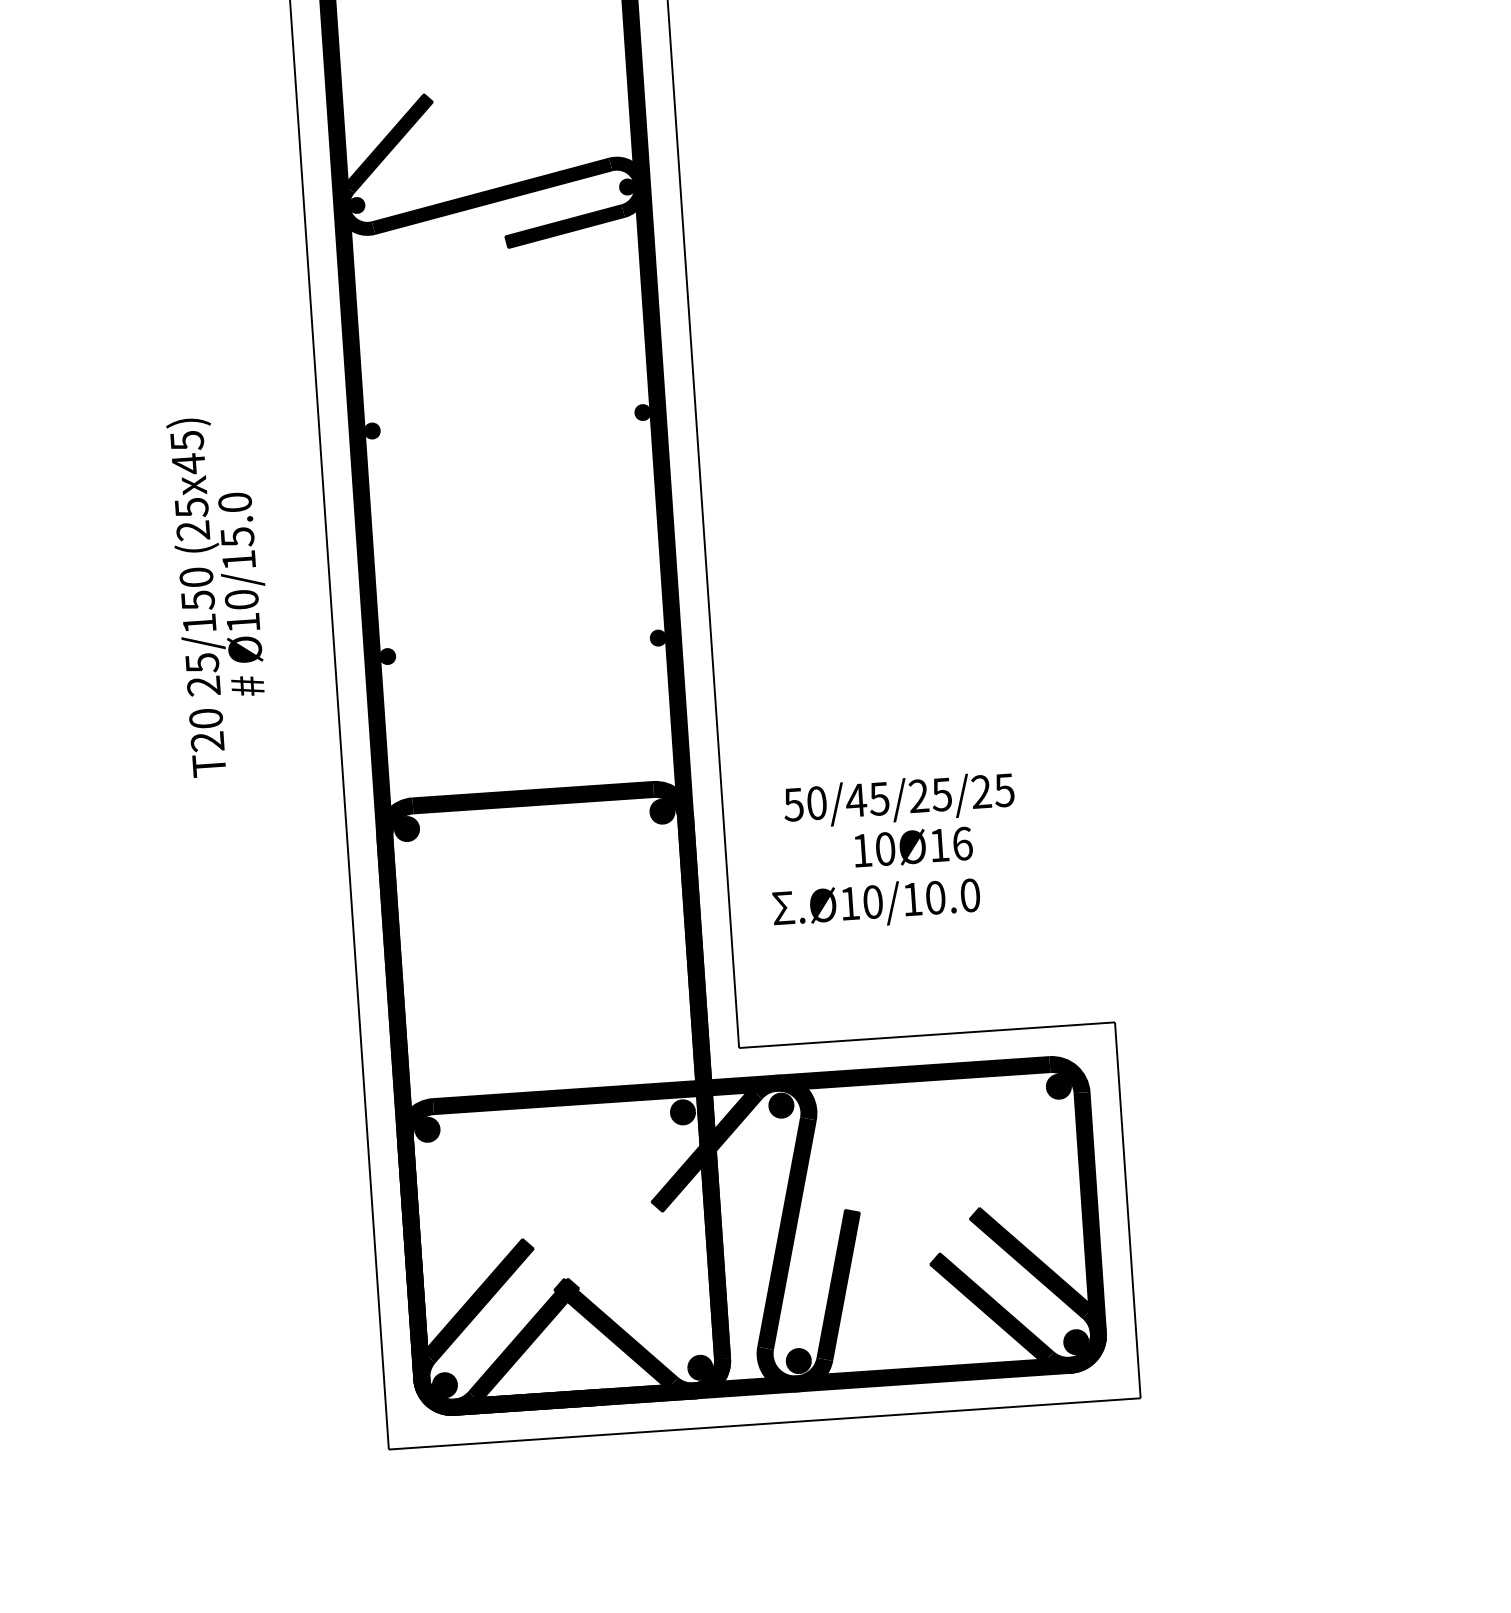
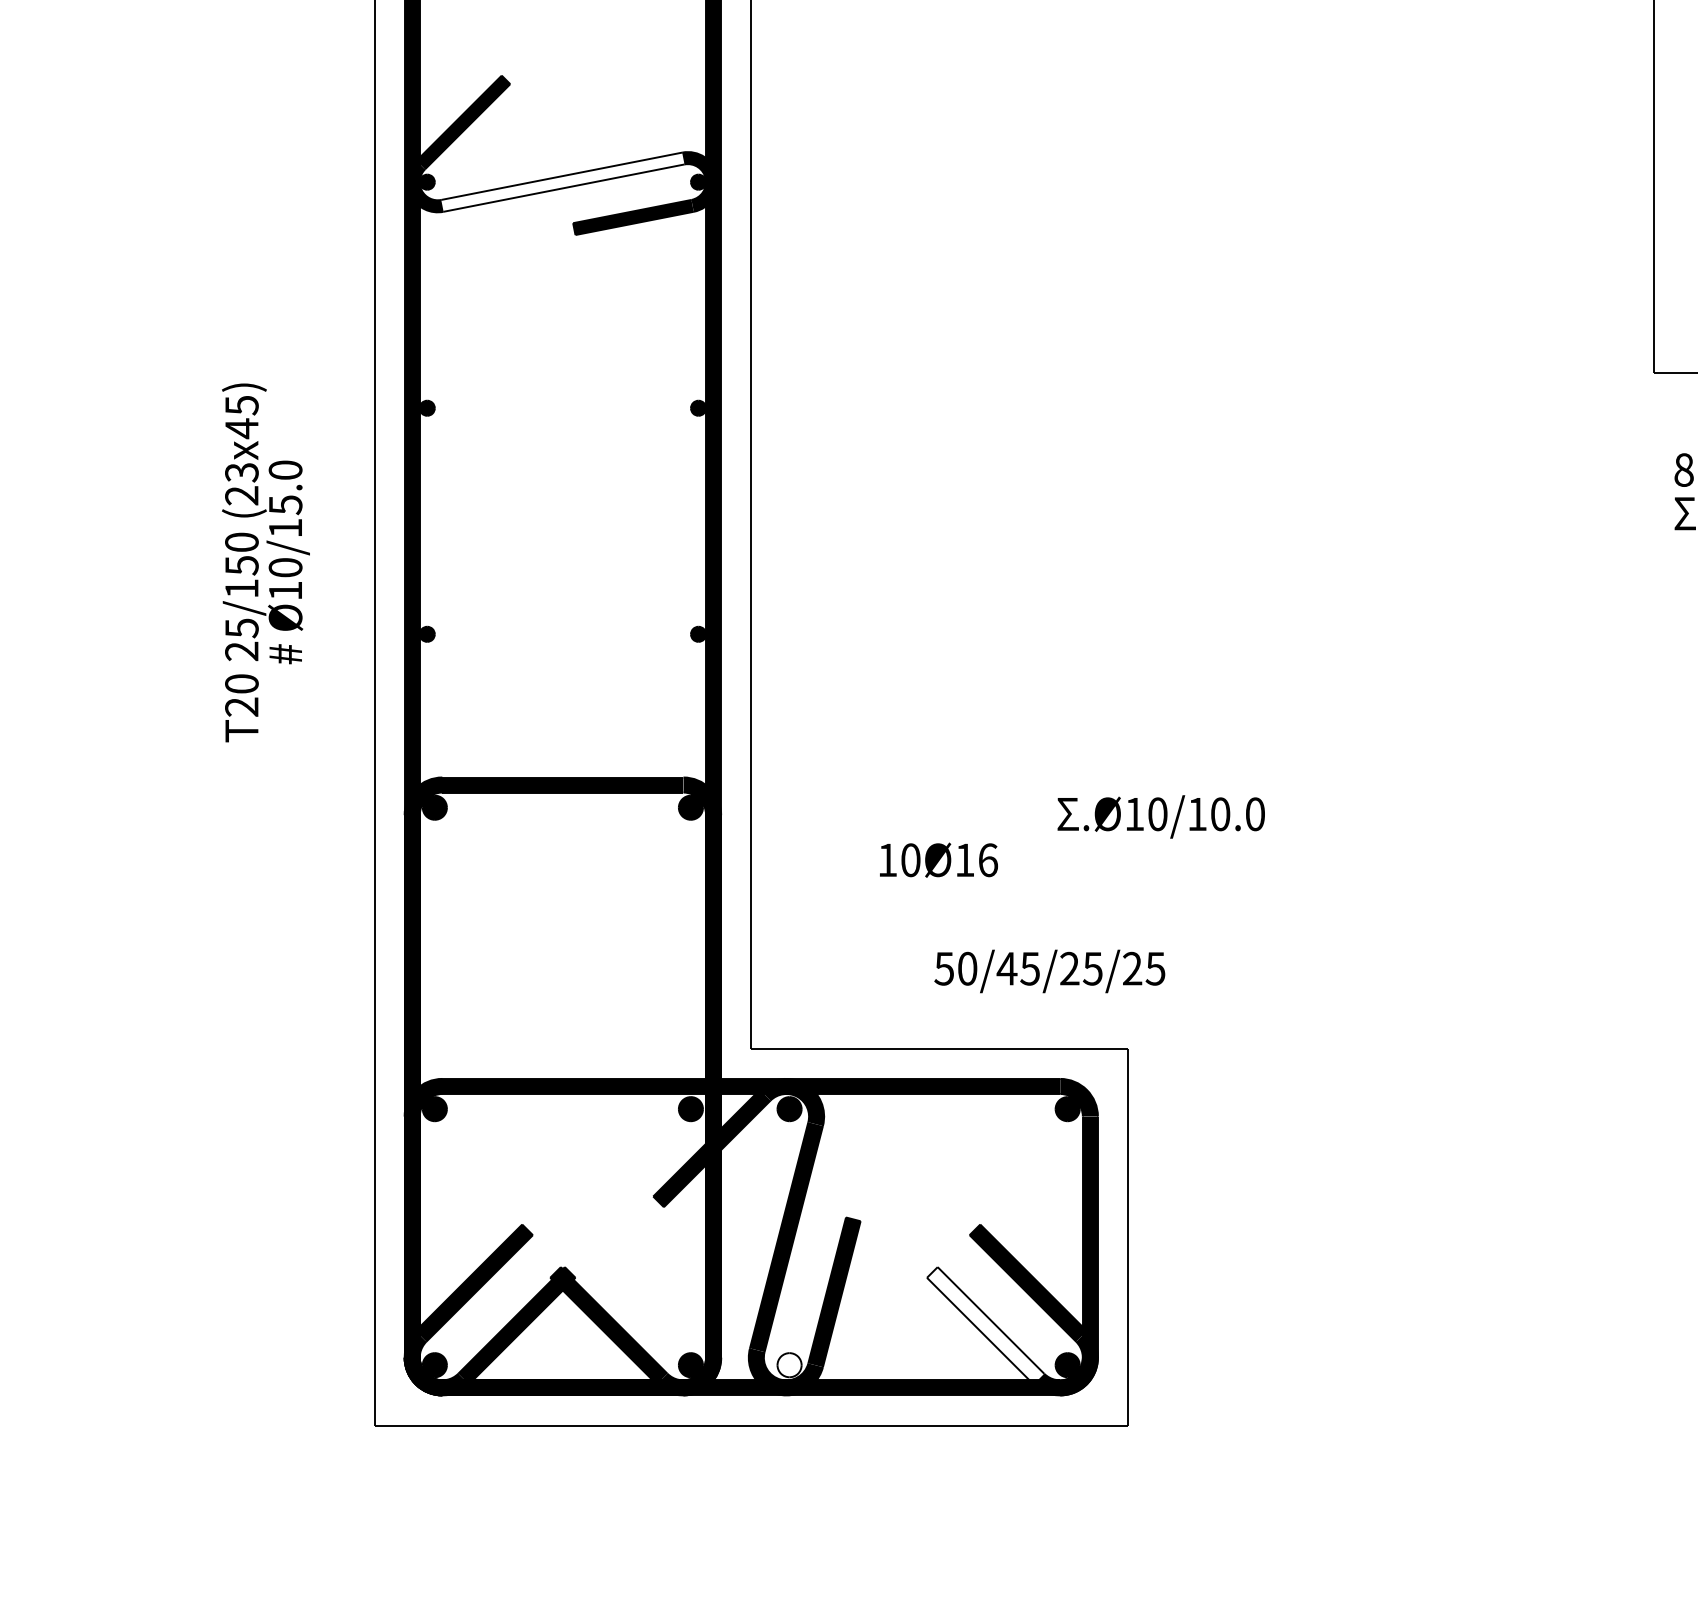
fill: (491, 195) -> (562, 181), removed
text: (191, 507) -> (241, 472), (25x45) -> (23x45)
text: (898, 800) -> (1049, 971), moved
text: (875, 904) -> (1160, 816), moved
fill: (991, 1308) -> (985, 1325), removed
fill: (798, 1361) -> (789, 1365), removed

